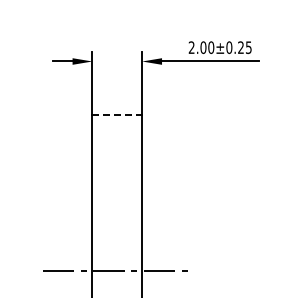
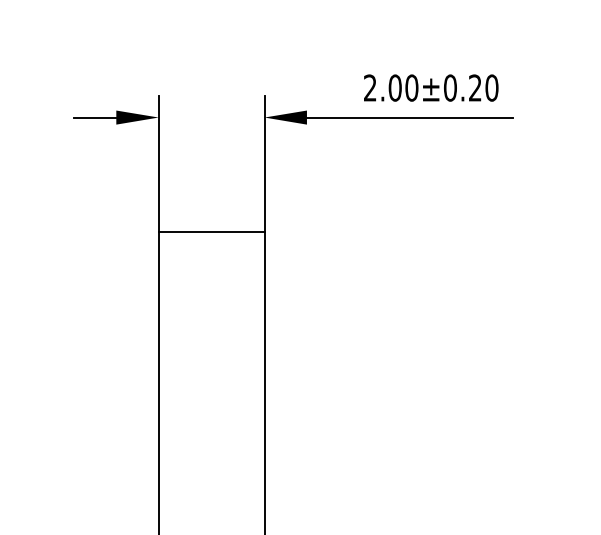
text: (248, 47) -> (491, 87), 2.00±0.25 -> 2.00±0.20
line: (117, 115) -> (212, 232), dashed -> solid

